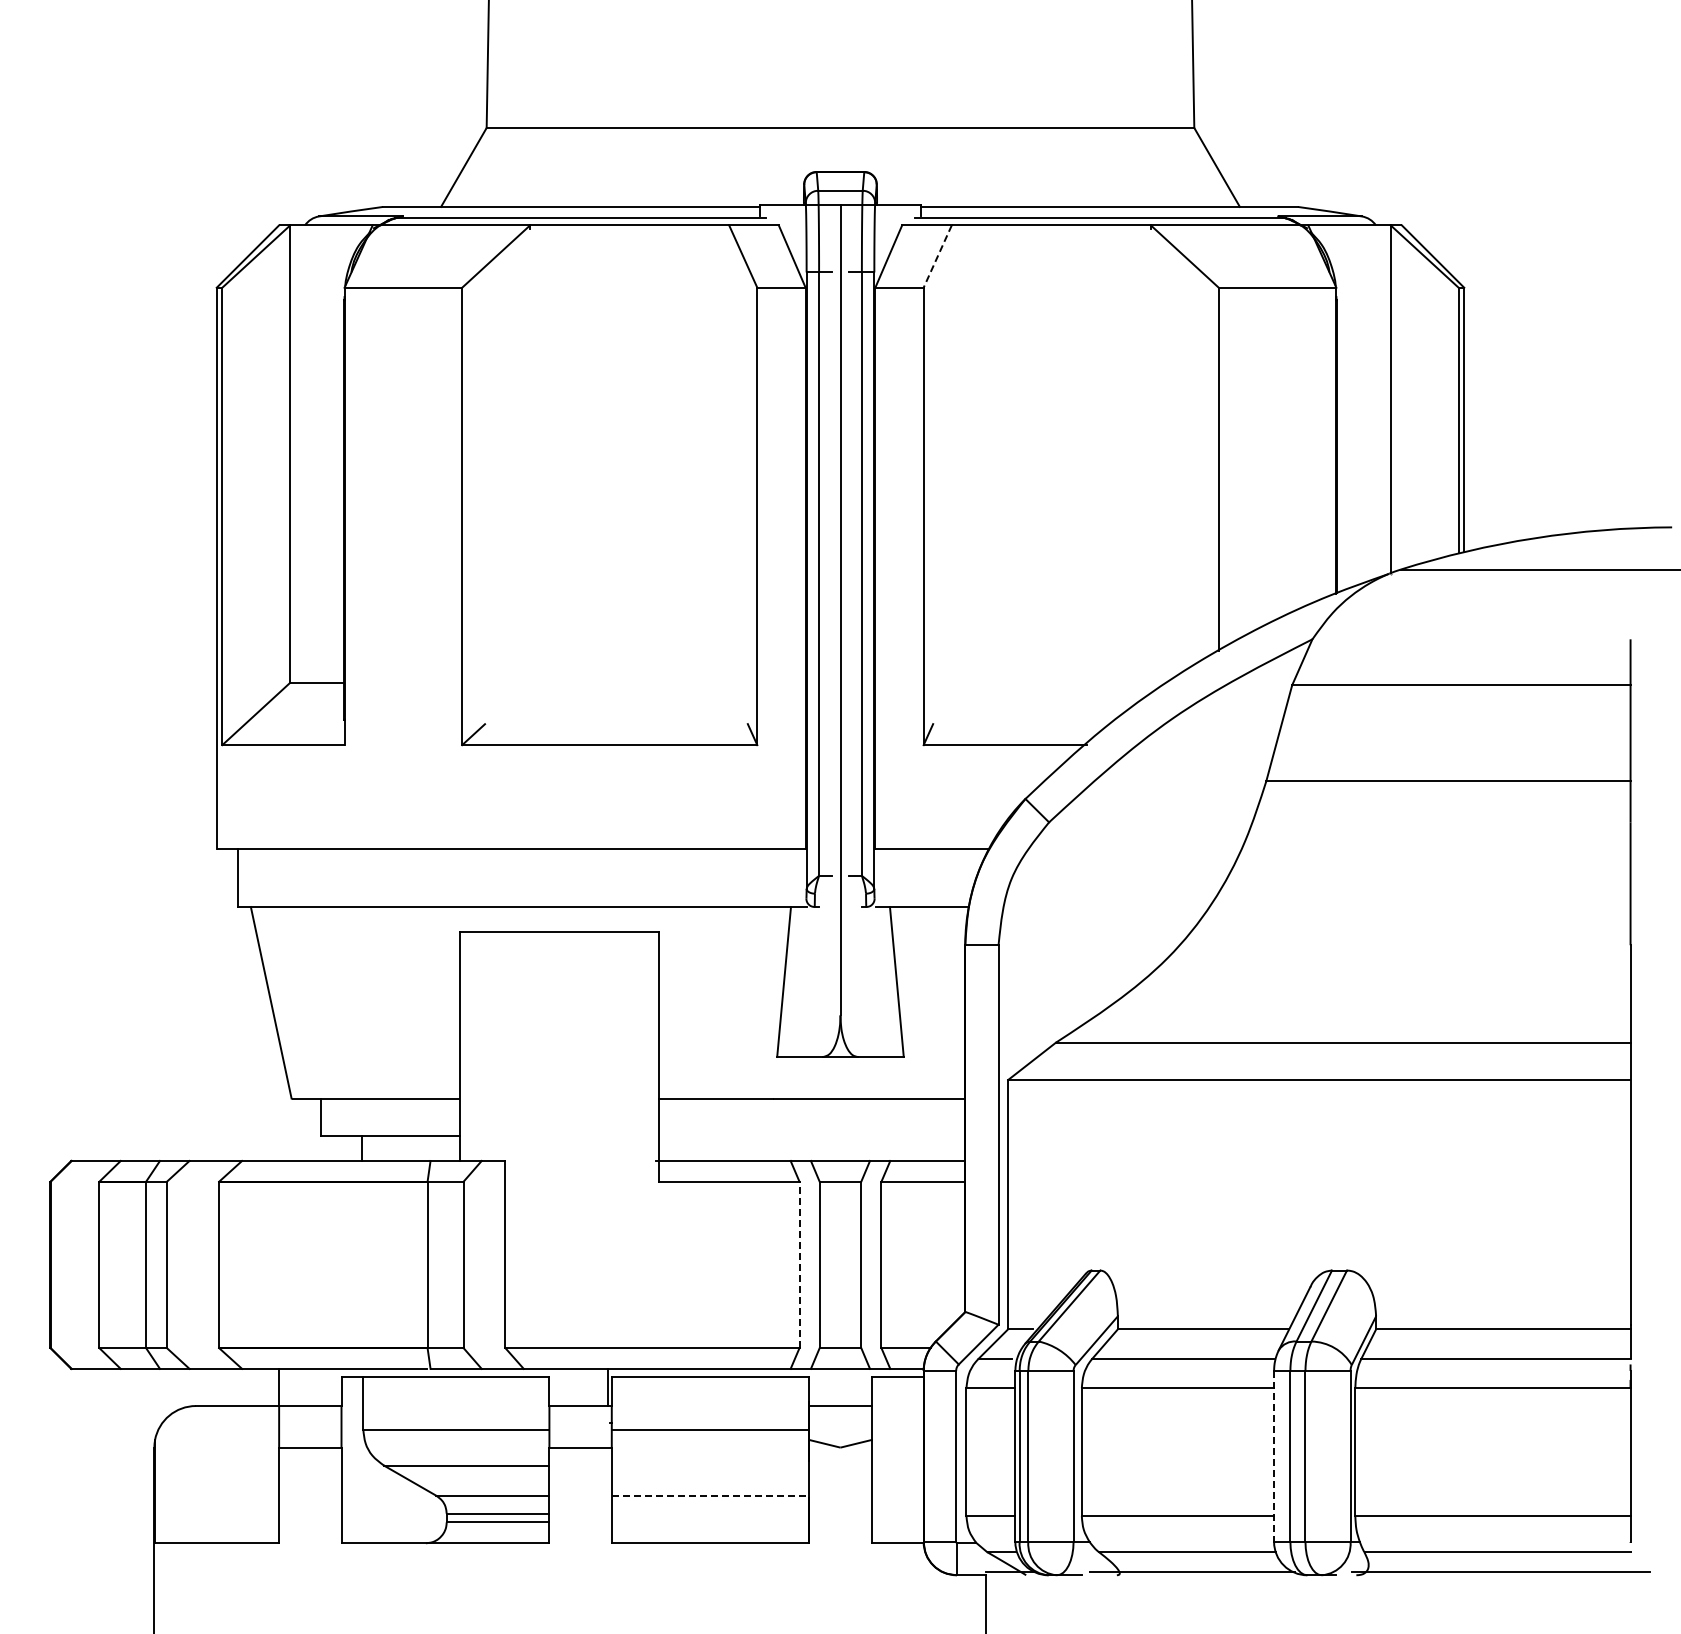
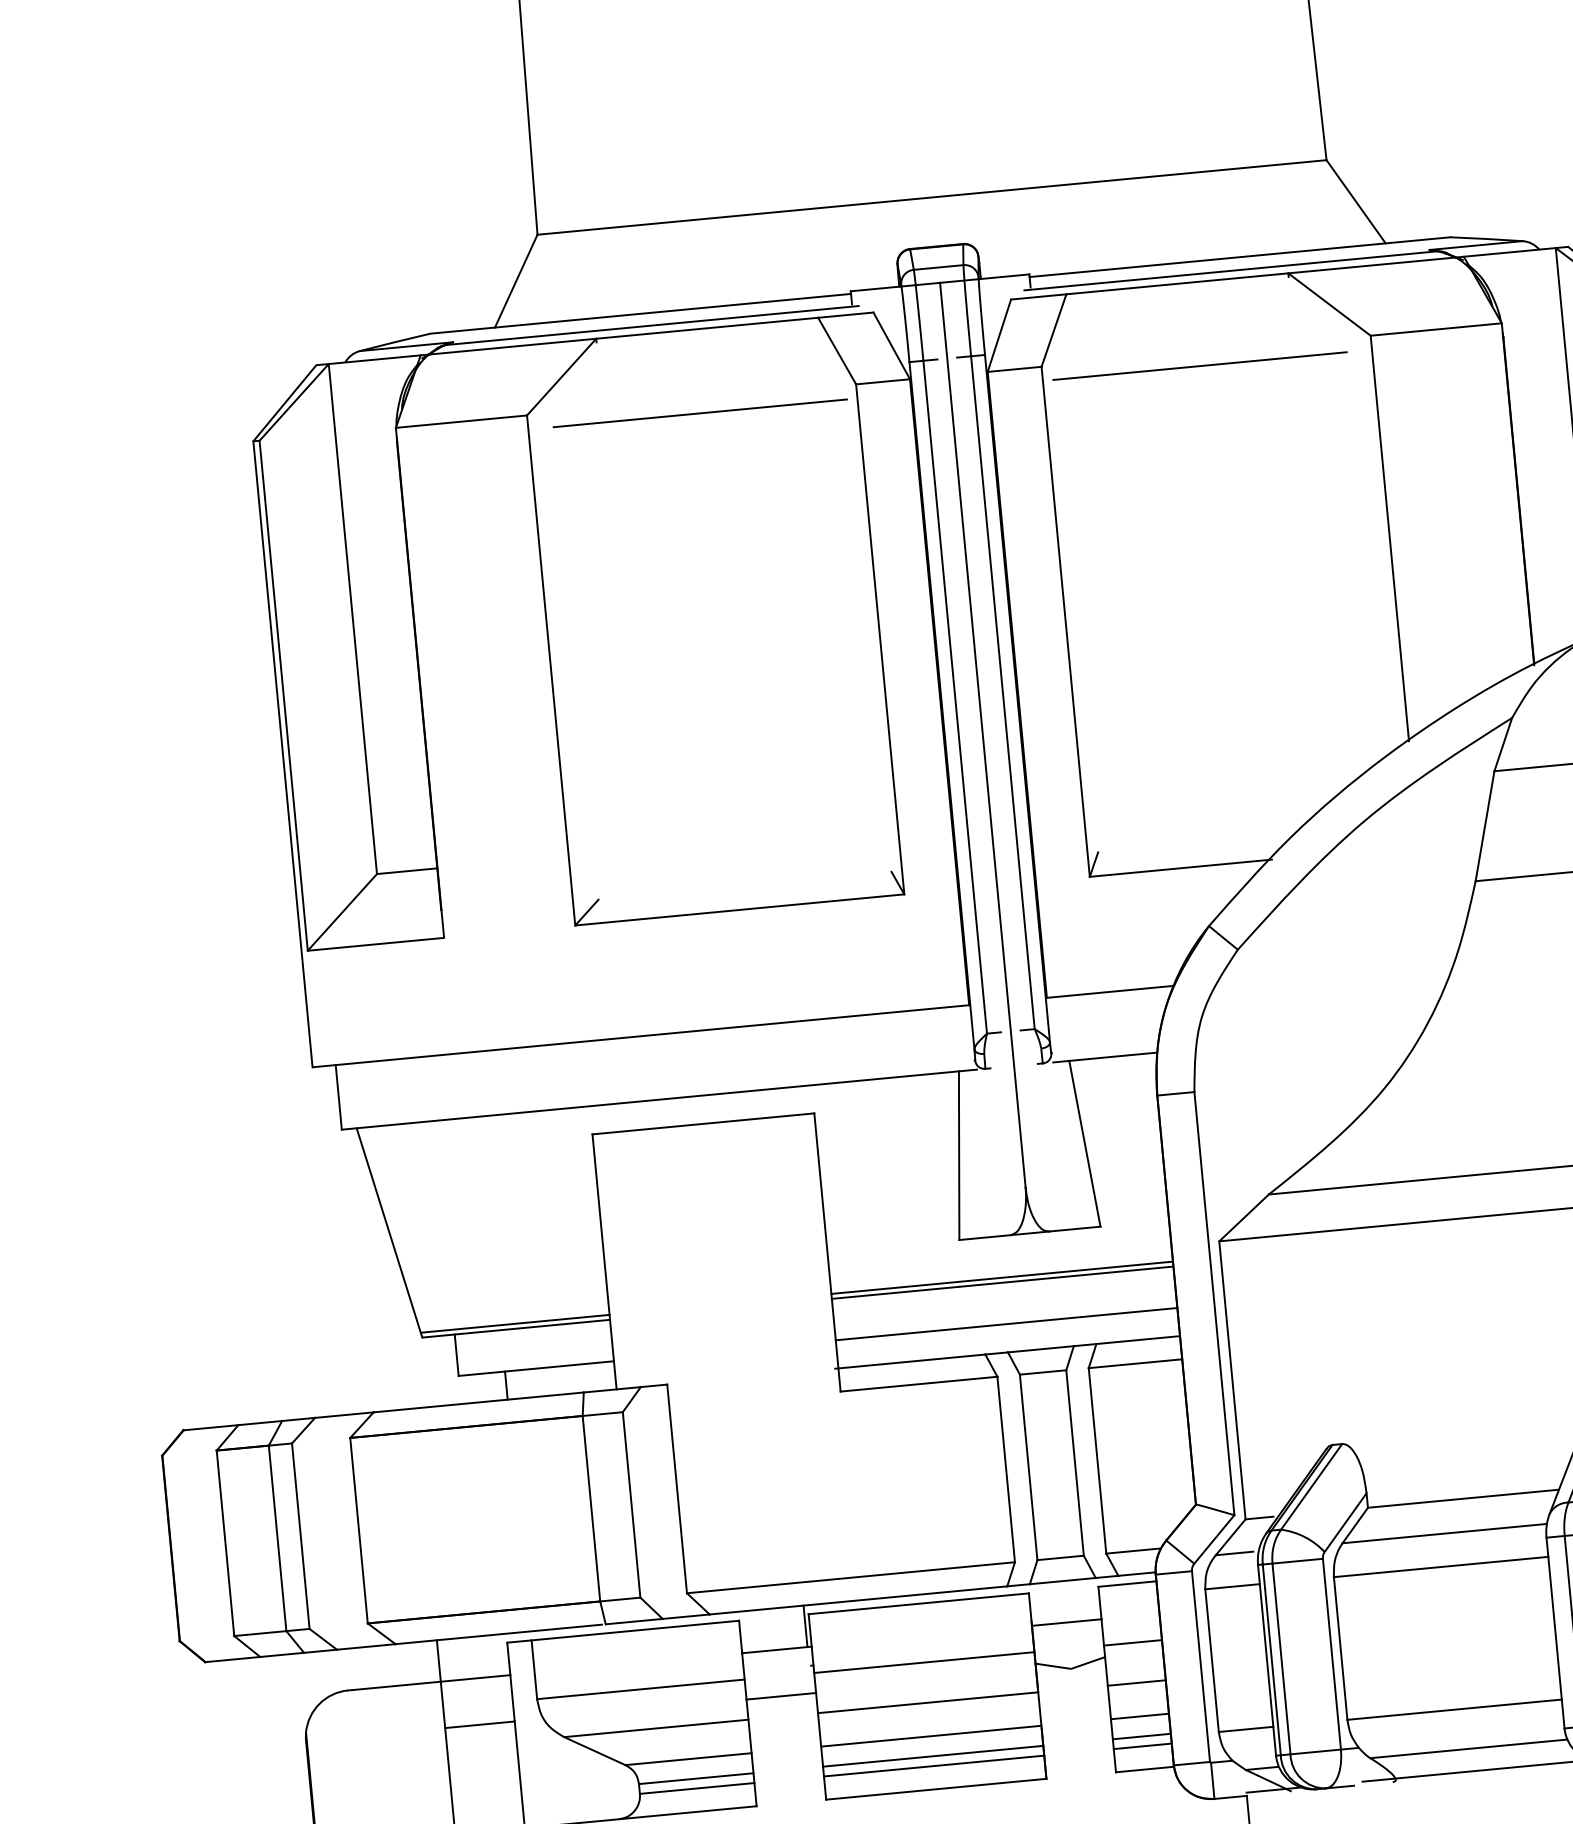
line: (937, 257) -> (1053, 331), dashed -> solid
line: (1064, 299) -> (1199, 365), added
line: (615, 300) -> (699, 413), added
line: (375, 1094) -> (515, 1324), added
line: (811, 1094) -> (1001, 1278), added
line: (811, 1135) -> (1005, 1323), added
line: (799, 1264) -> (1006, 1469), dashed -> solid
line: (897, 1429) -> (1132, 1642), added
line: (1274, 1456) -> (1555, 1633), dashed -> solid
line: (710, 1465) -> (928, 1702), added
line: (897, 1465) -> (1136, 1682), added
line: (710, 1495) -> (931, 1735), dashed -> solid
line: (897, 1495) -> (1139, 1716), added
line: (710, 1513) -> (933, 1756), added
line: (897, 1513) -> (1141, 1736), added
line: (710, 1522) -> (934, 1766), added
line: (897, 1522) -> (1142, 1746), added

